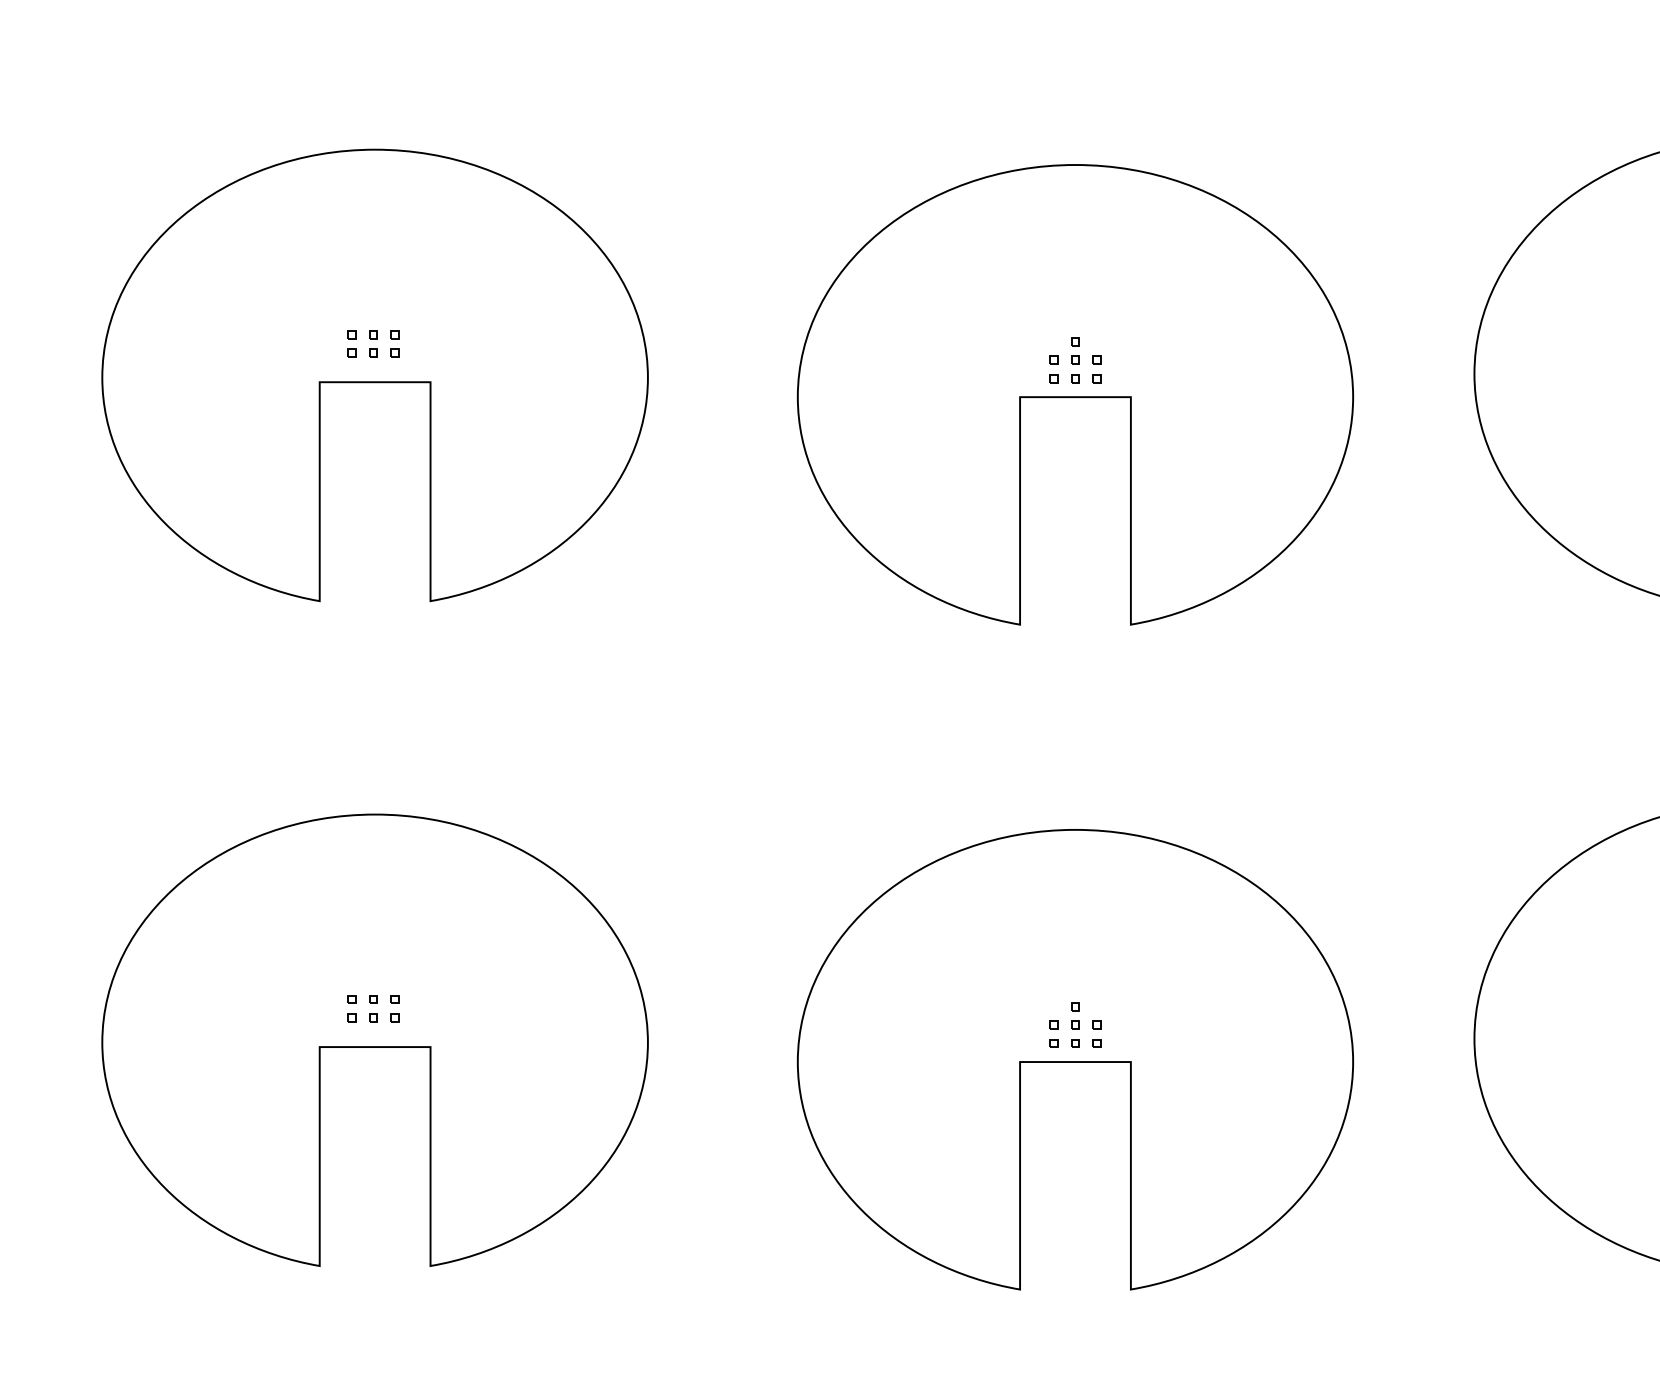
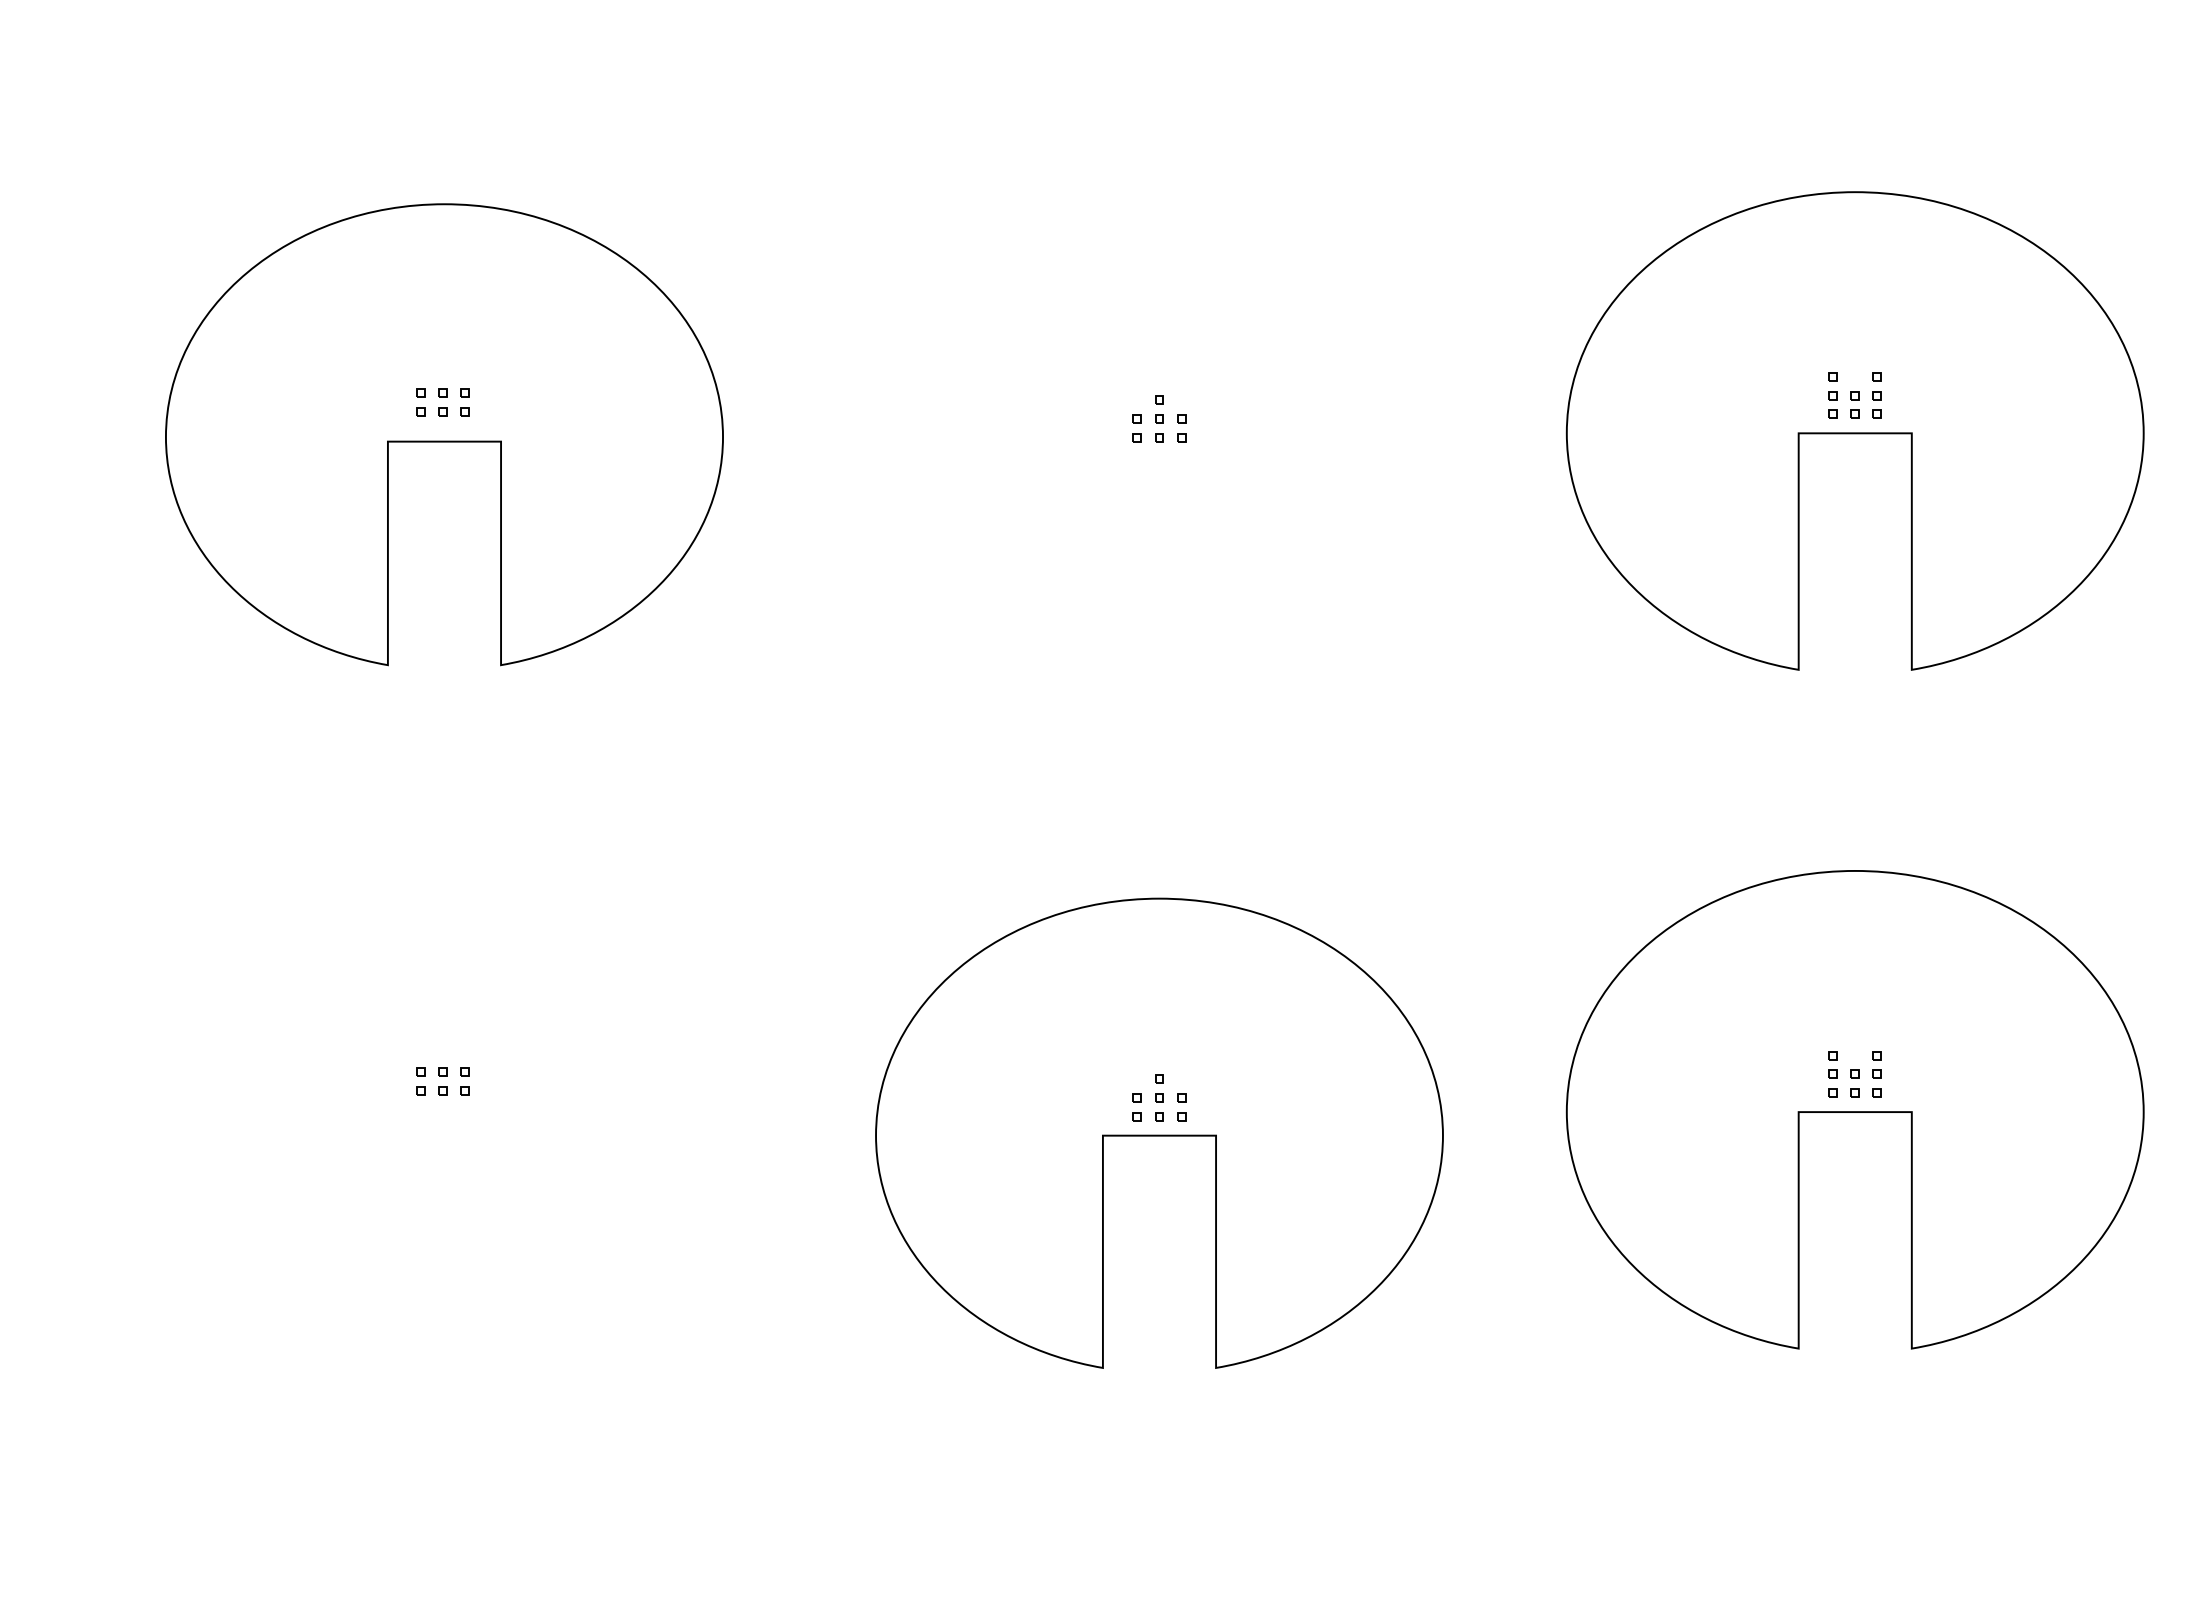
part: (1075, 394) -> (1159, 454), removed
part: (375, 1040) -> (444, 1113), removed

